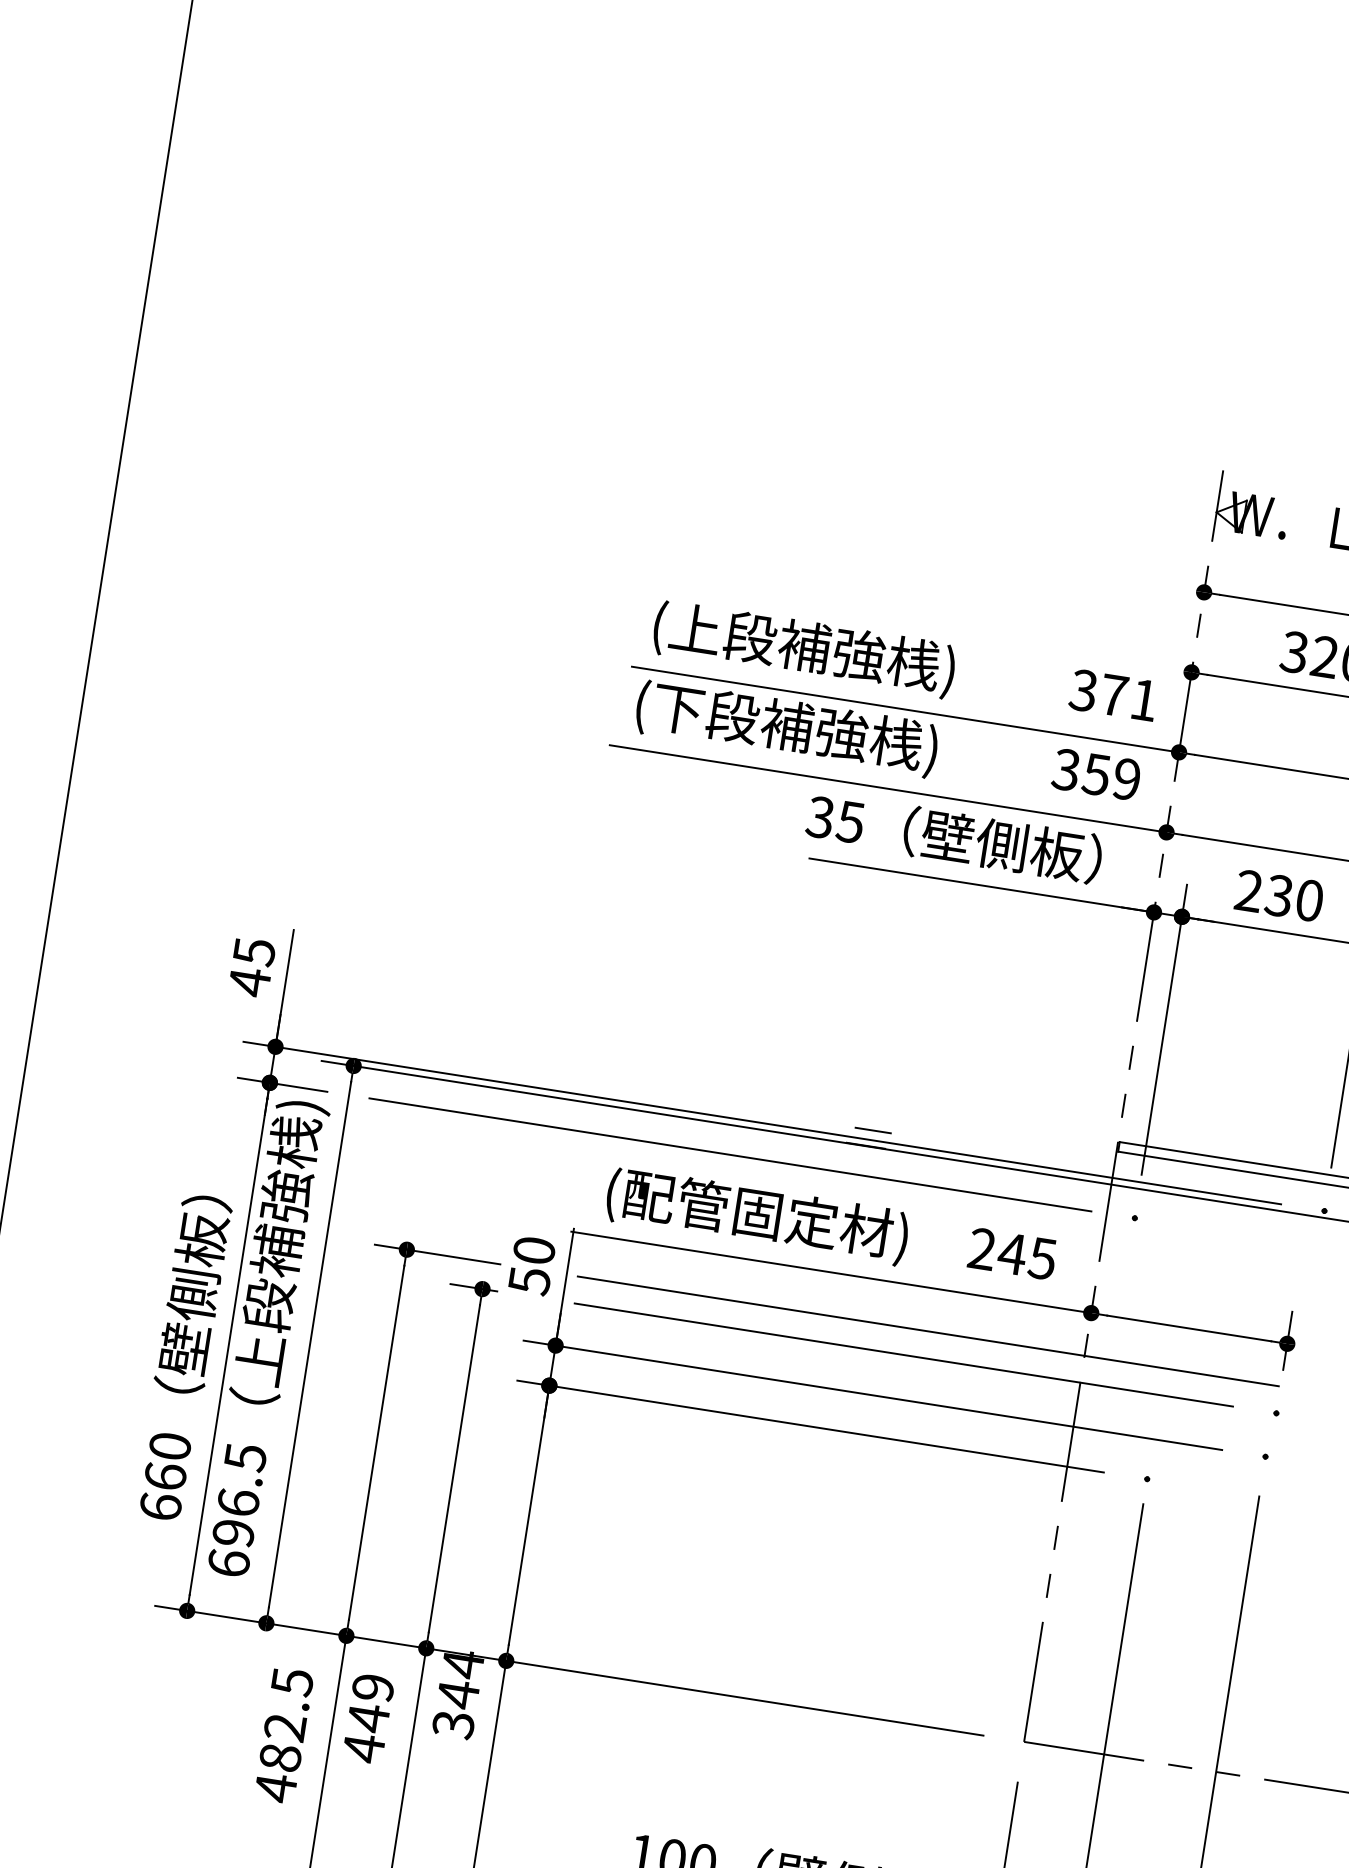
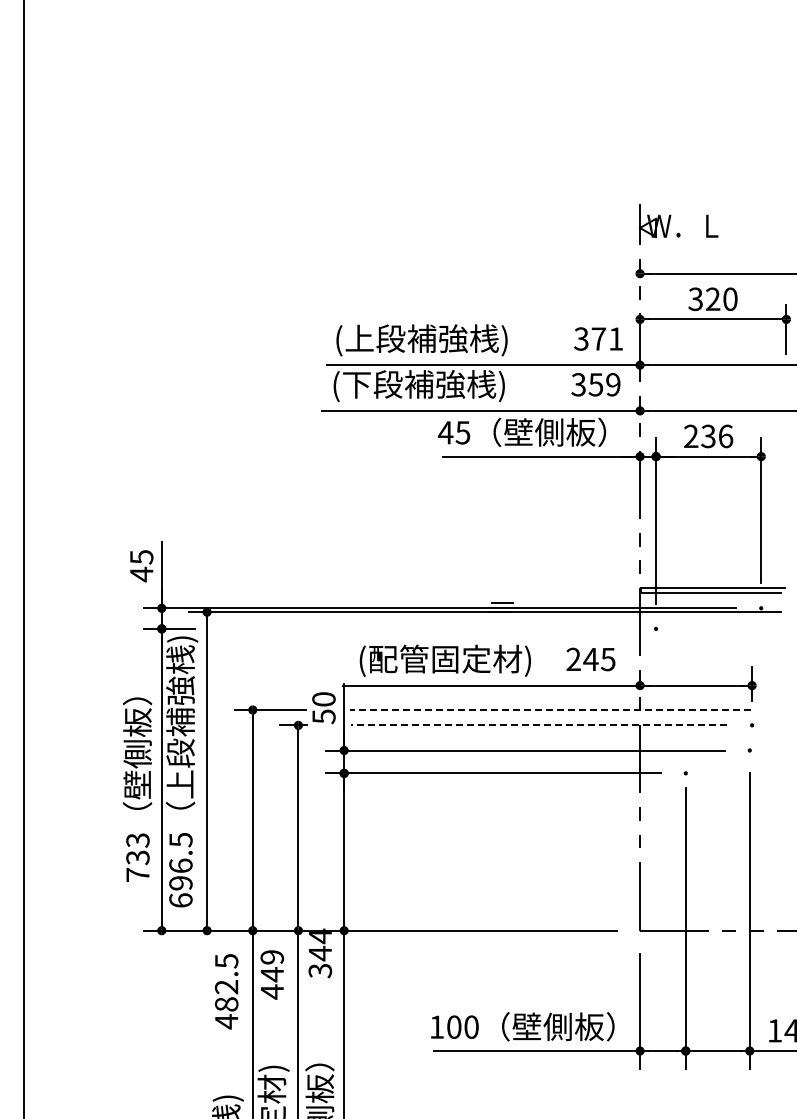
text: (820, 816) -> (445, 432), 35 -> 45
text: (1309, 900) -> (725, 436), 230 -> 236
line: (729, 1154) -> (424, 628), removed
line: (927, 1332) -> (550, 710), solid -> dashed
line: (902, 1355) -> (538, 725), solid -> dashed
text: (164, 1476) -> (137, 857), 660 -> 733

